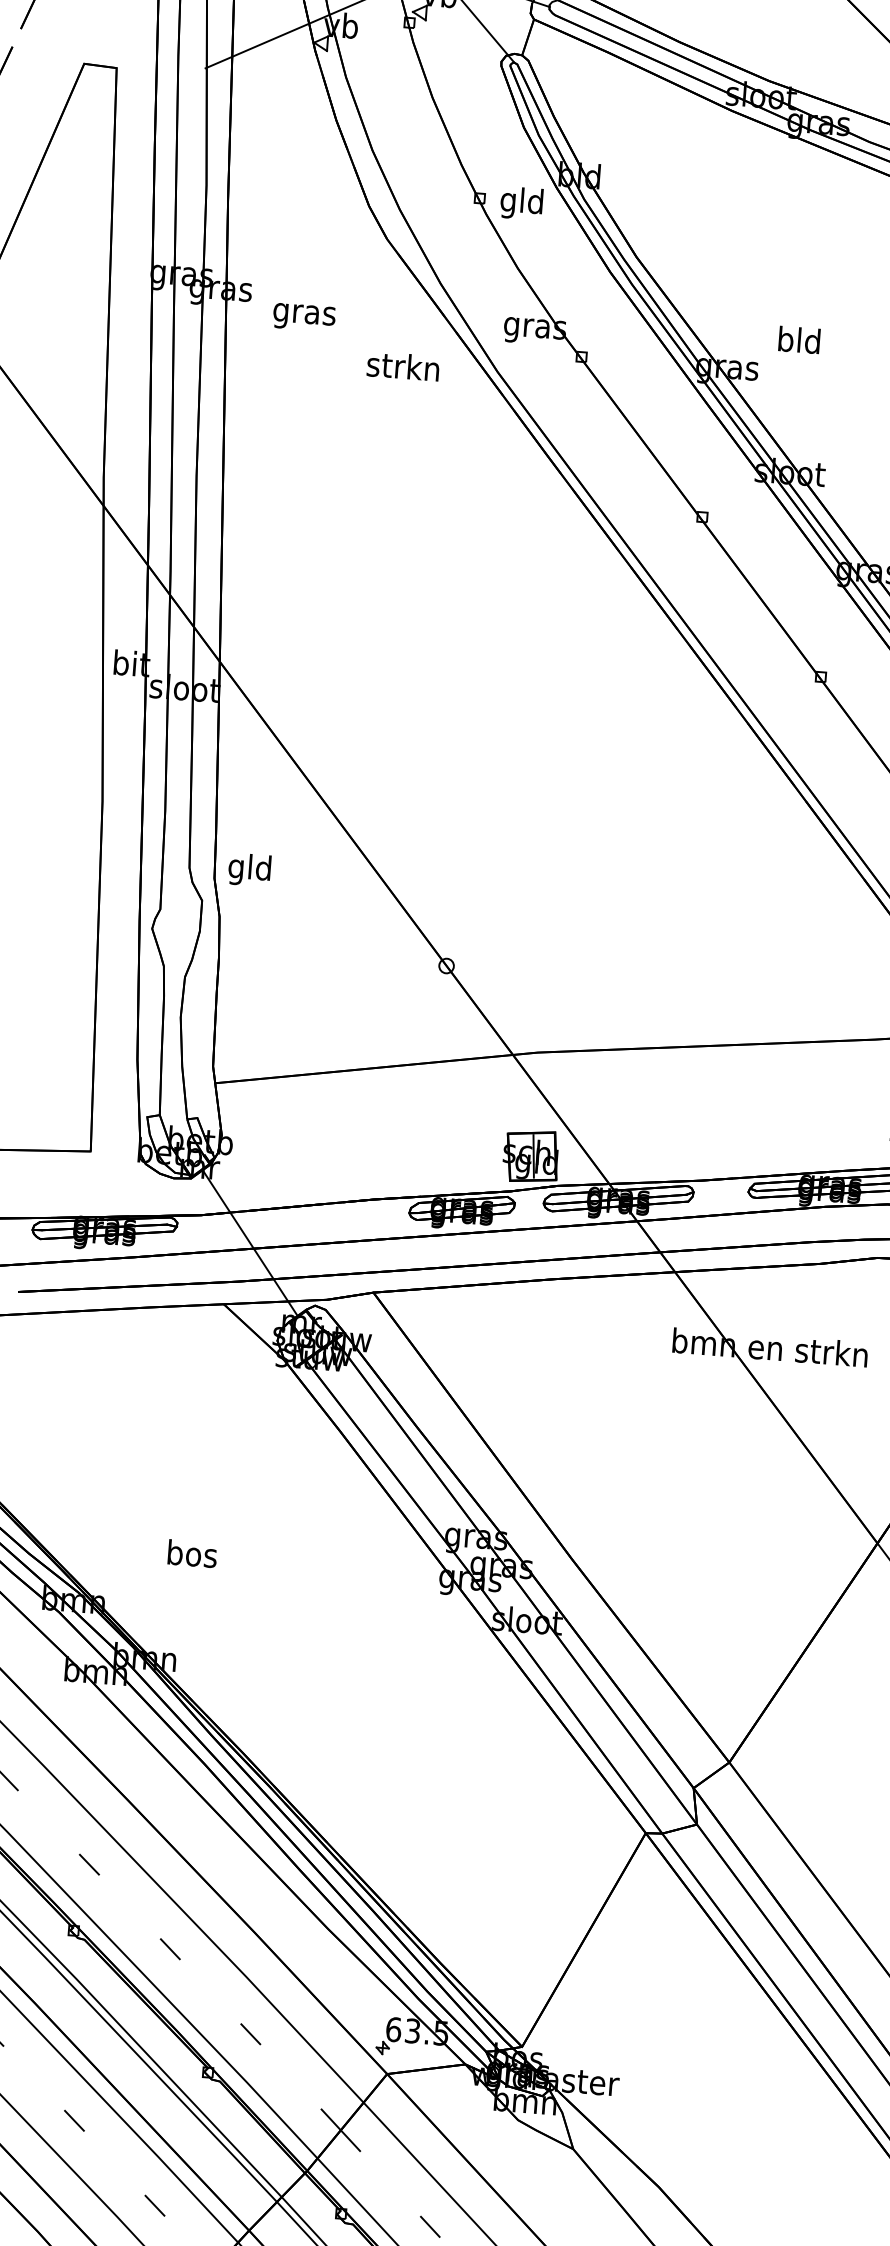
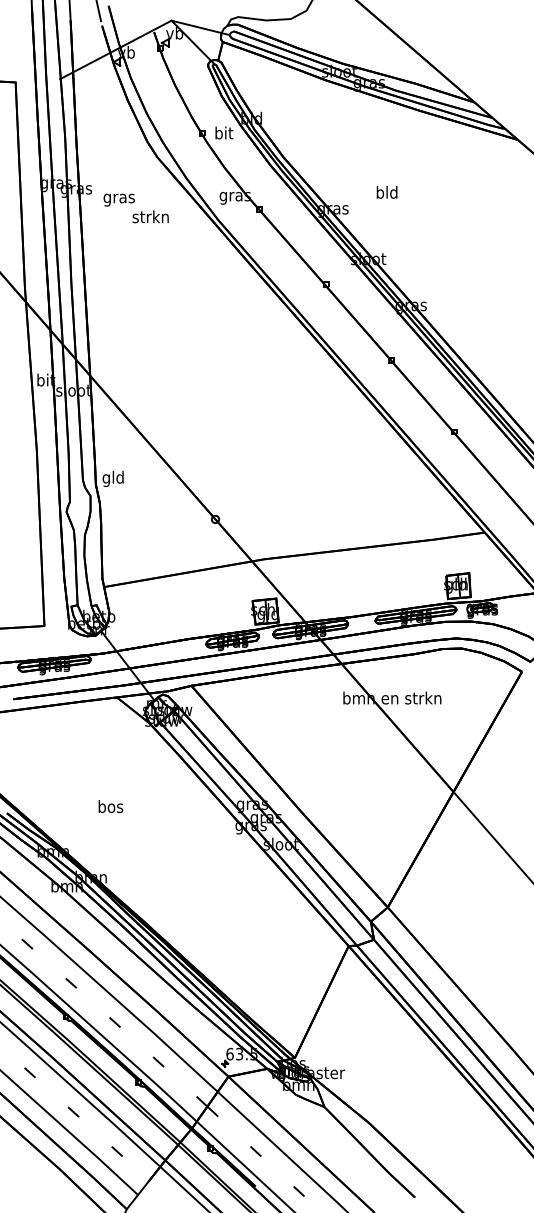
text: (521, 203) -> (223, 134), gld -> bit
text: (798, 340) -> (386, 192), moved
text: (402, 365) -> (150, 216), moved
text: (191, 1553) -> (110, 806), moved

